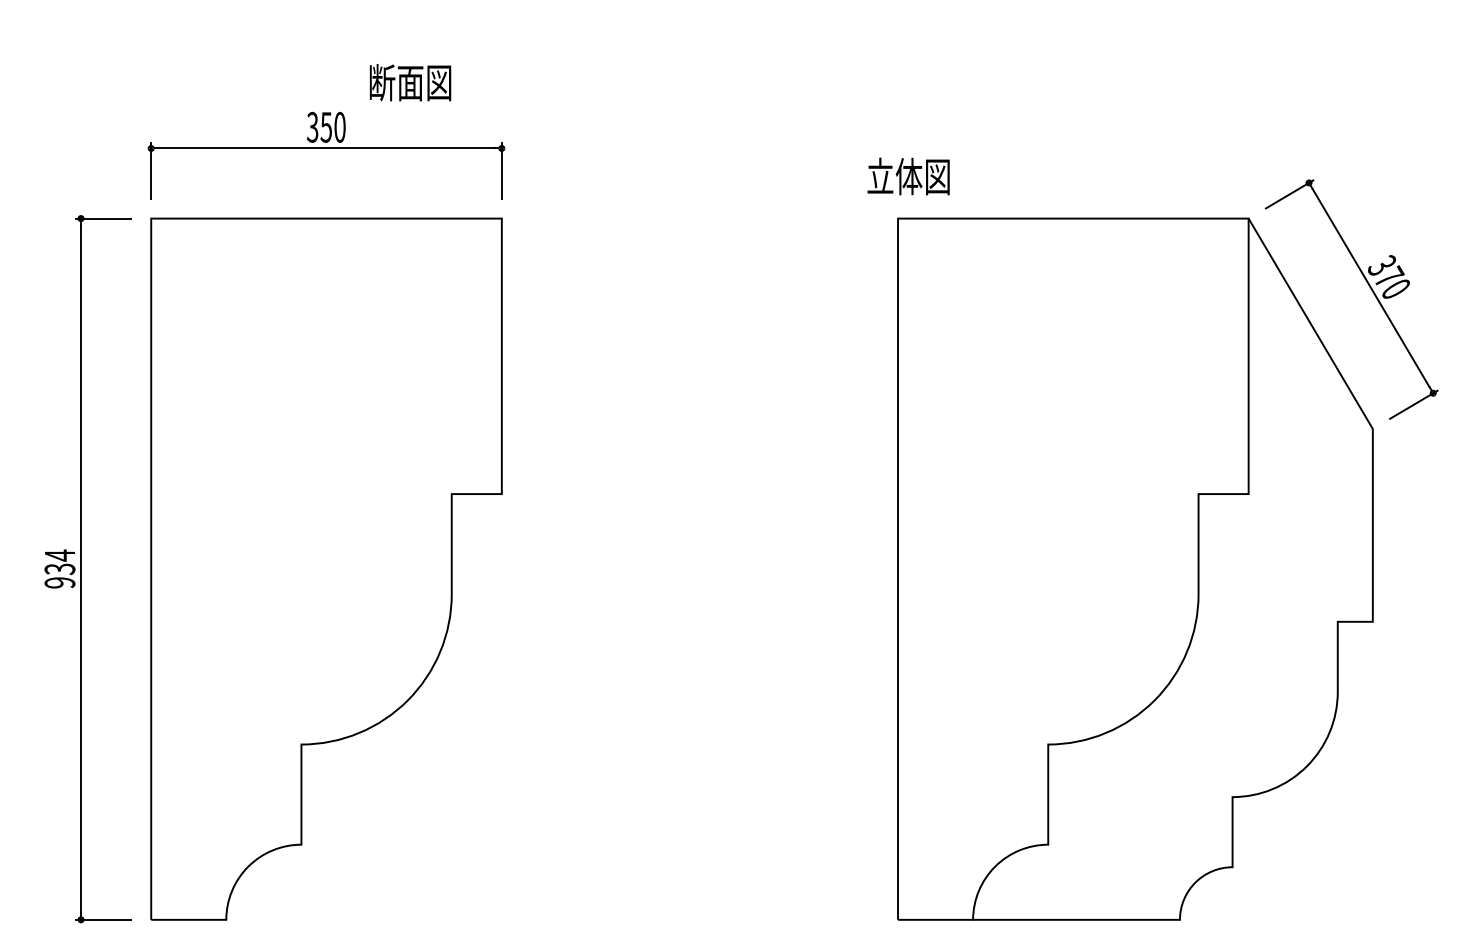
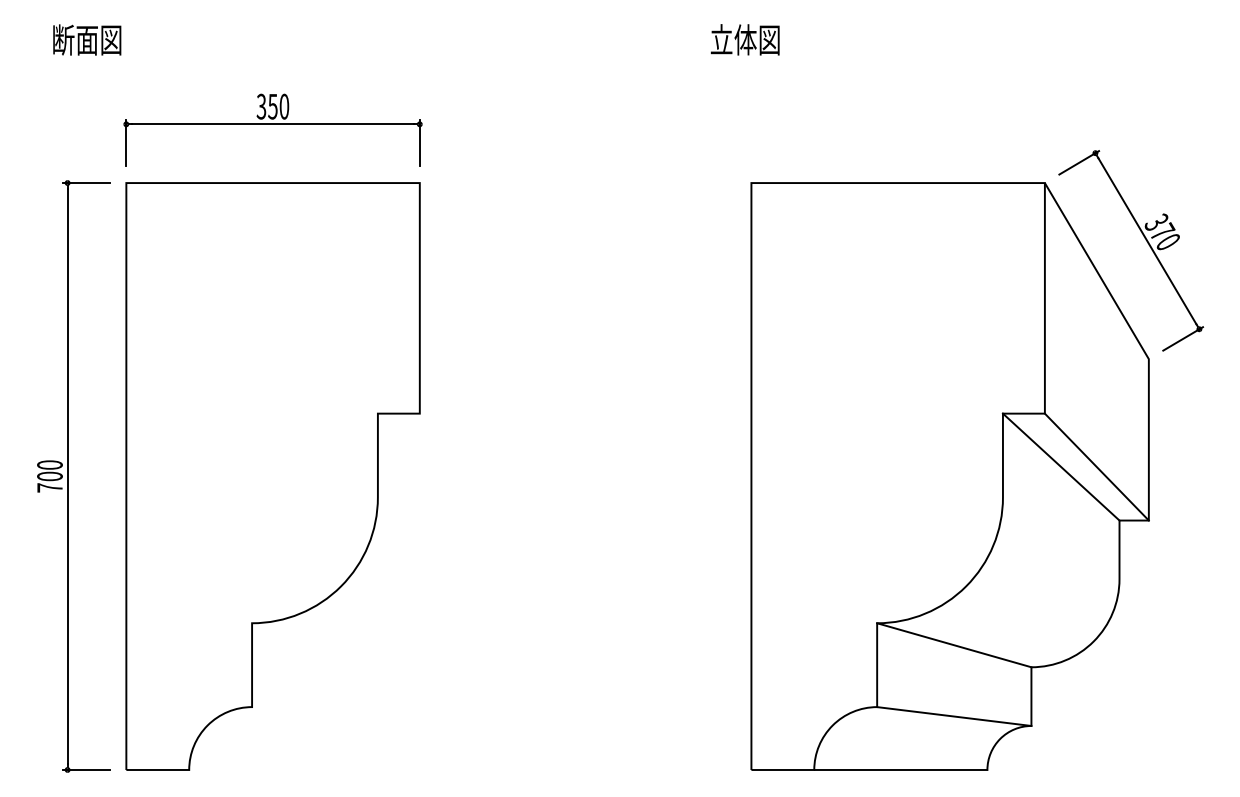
text: (410, 82) -> (87, 39), moved
text: (908, 176) -> (745, 39), moved
line: (1267, 557) -> (1060, 466), added
line: (1310, 557) -> (1096, 466), added
text: (59, 568) -> (49, 475), 934 -> 700
line: (1140, 770) -> (954, 644), added
line: (1140, 855) -> (954, 716), added

